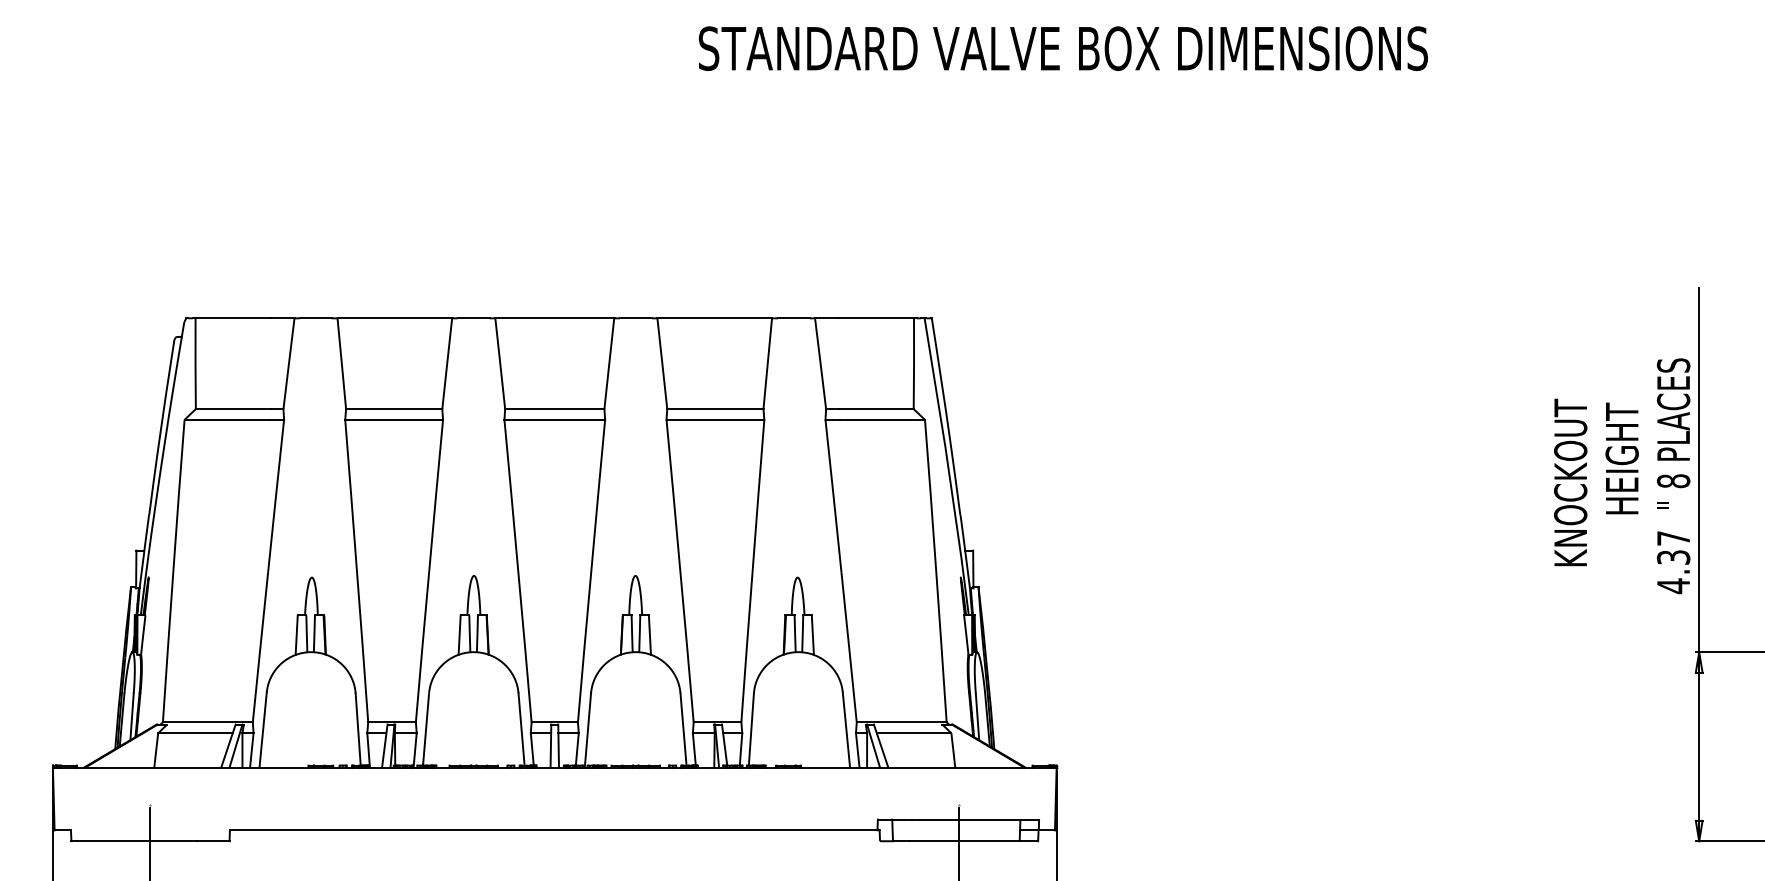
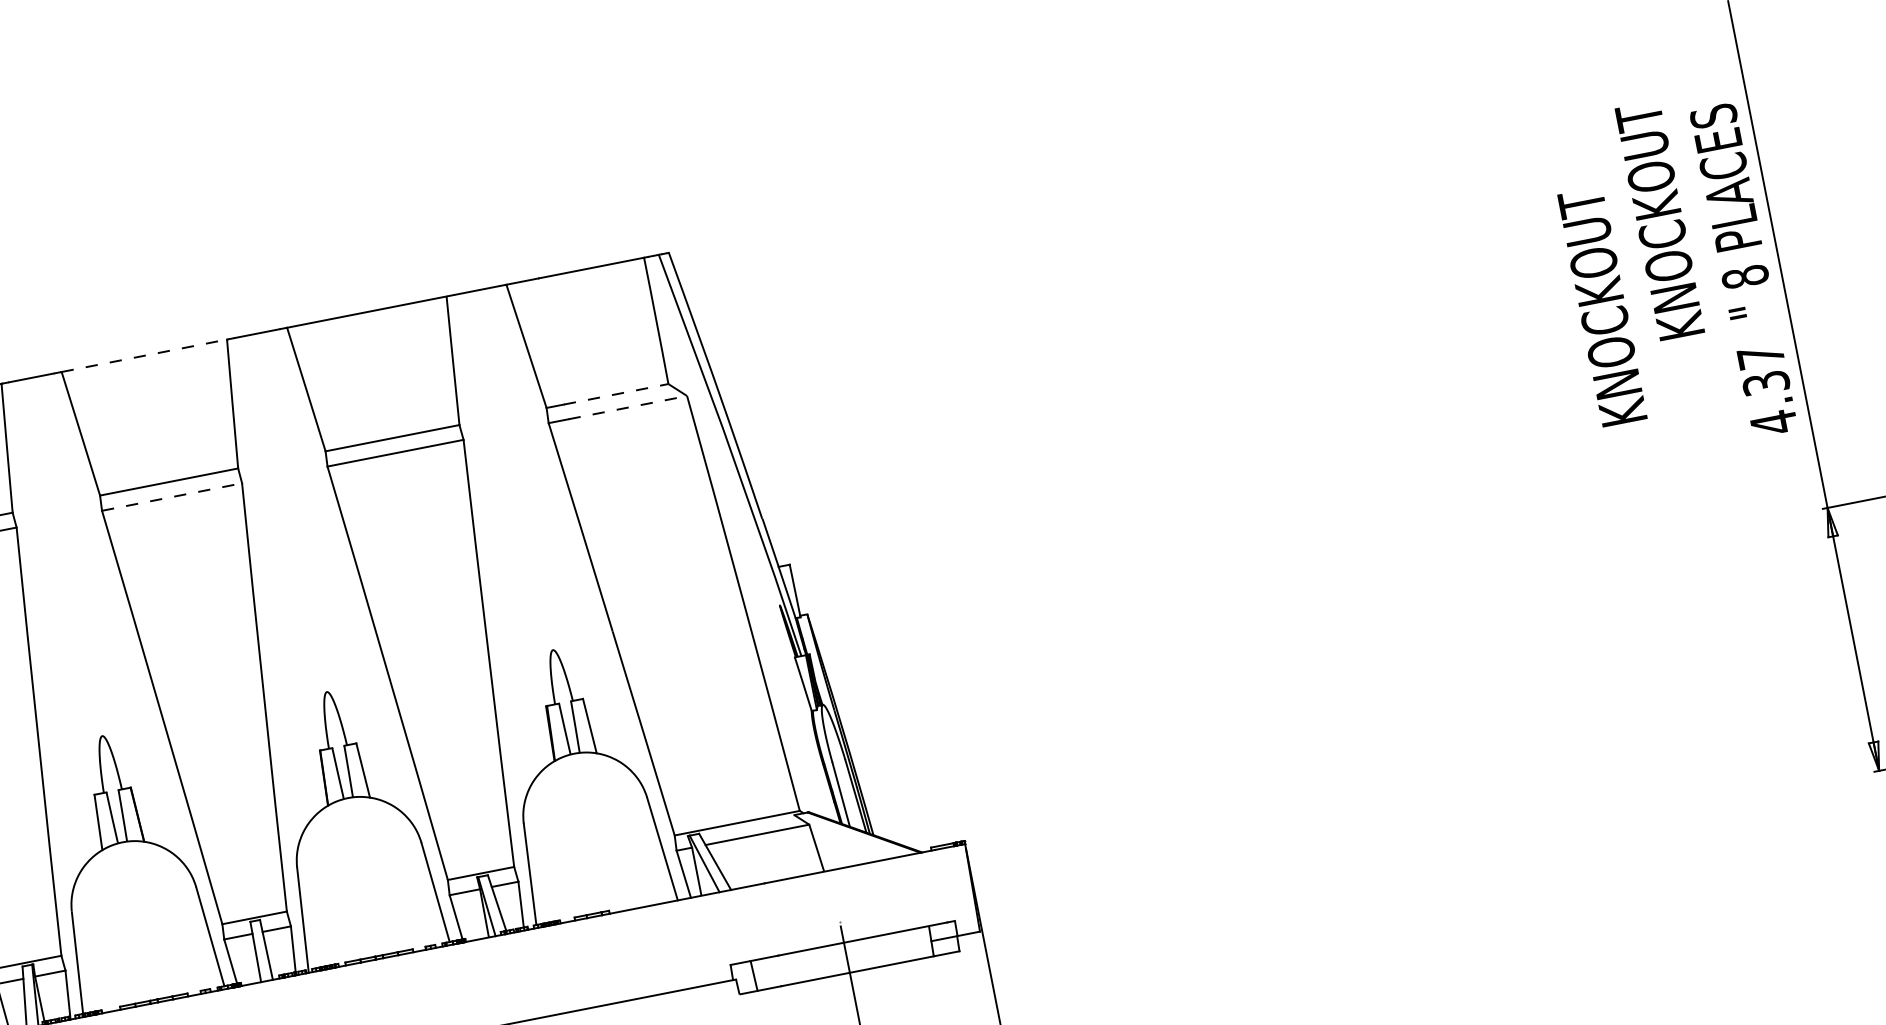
line: (555, 318) -> (145, 355), solid -> dashed
line: (876, 409) -> (616, 394), solid -> dashed
line: (555, 419) -> (172, 496), solid -> dashed
line: (882, 419) -> (627, 407), solid -> dashed
text: (1621, 428) -> (1658, 217), HEIGHT -> KNOCKOUT

